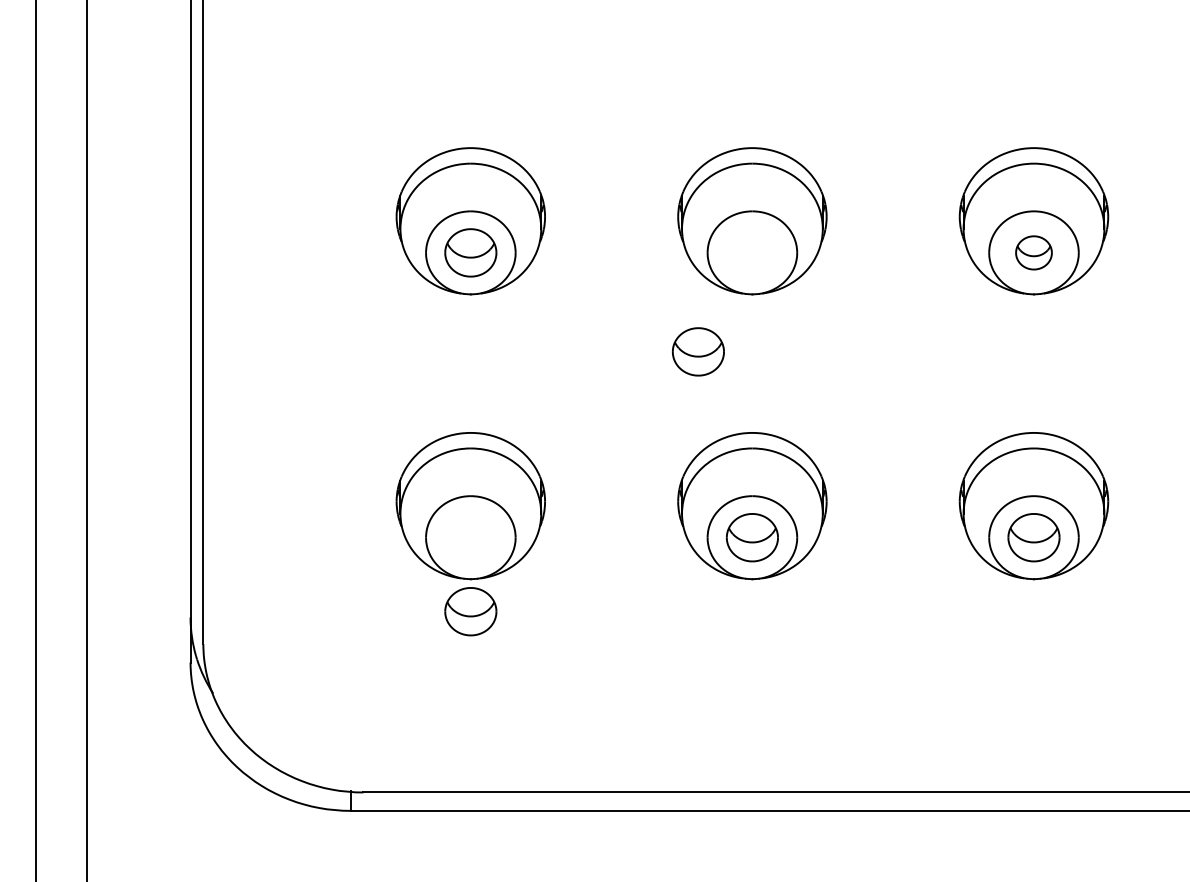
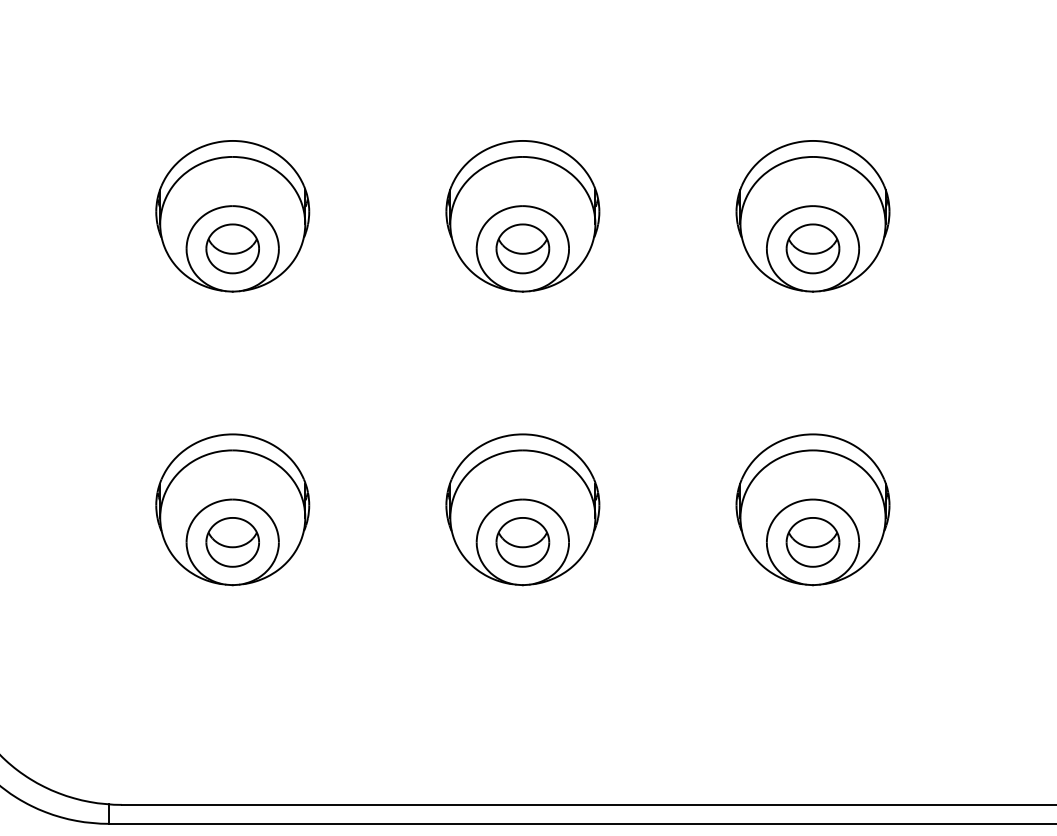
part: (1033, 252) -> (812, 248), size x1.43
part: (698, 351) -> (522, 248), moved
part: (470, 611) -> (232, 542), moved

